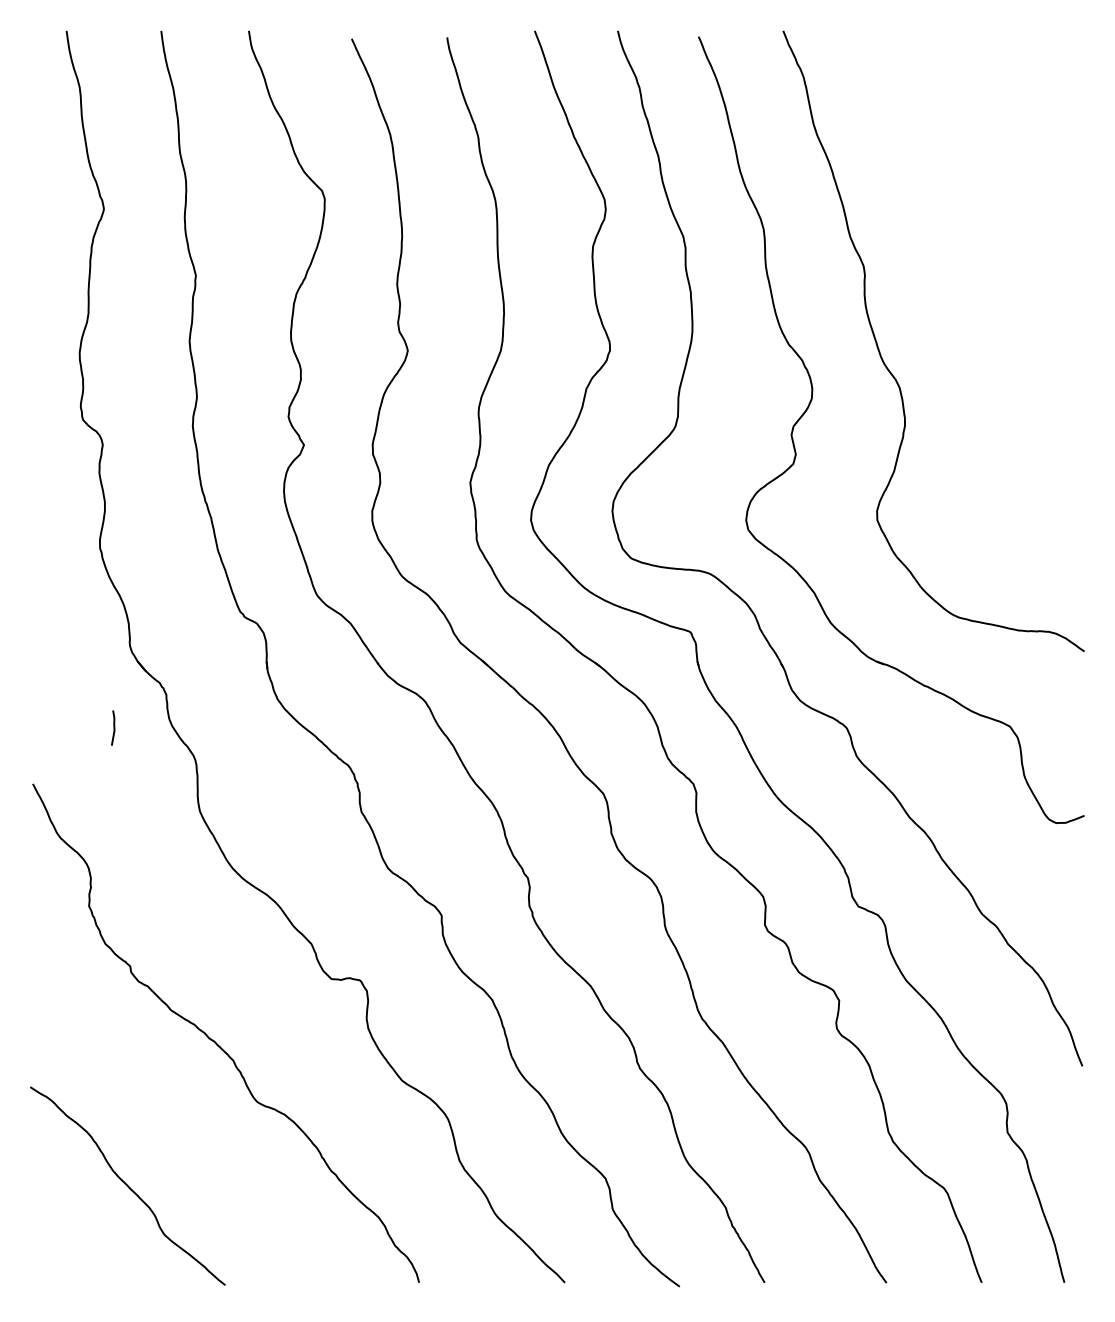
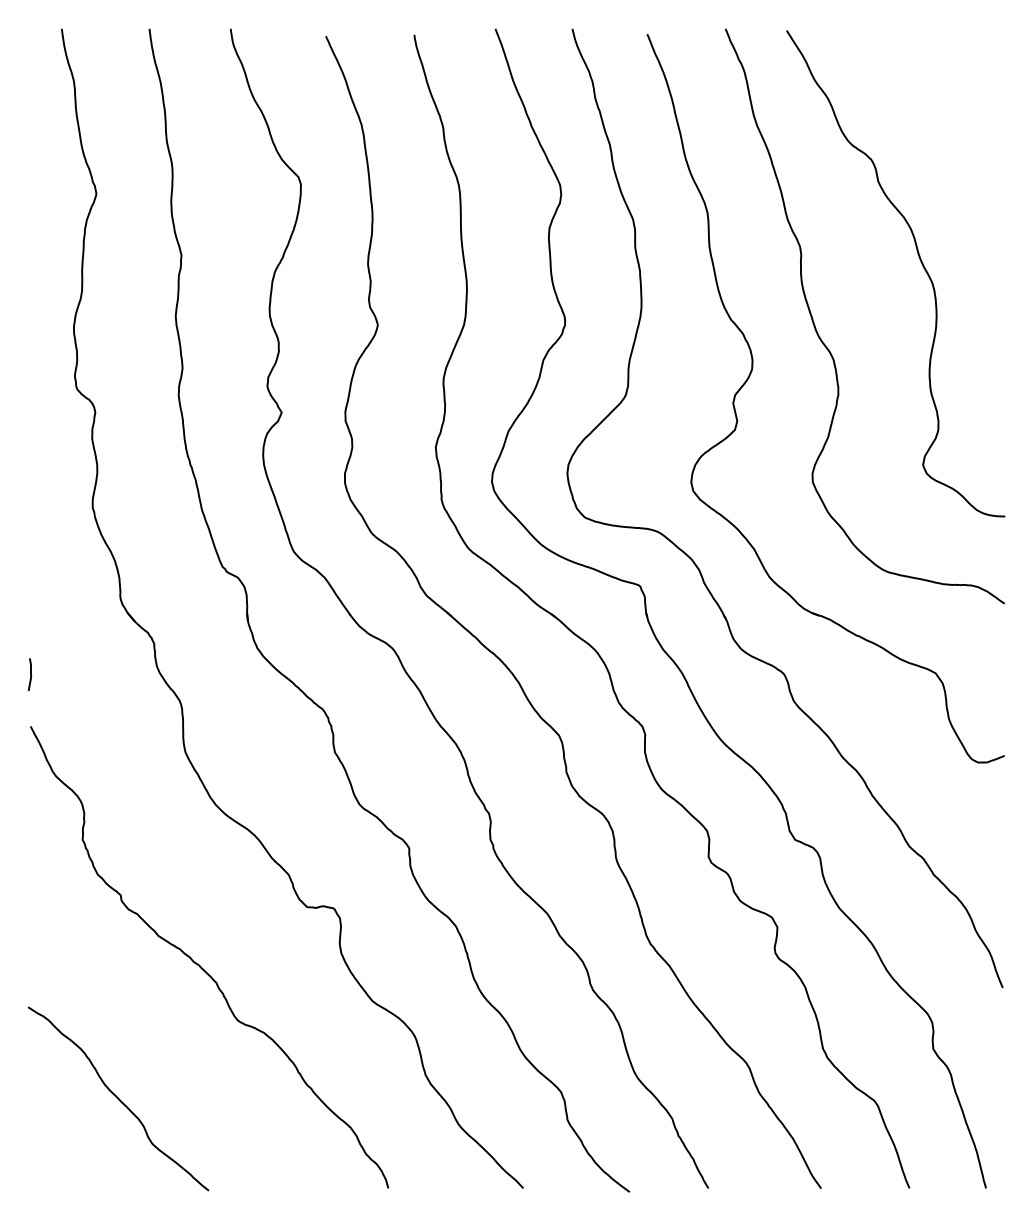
curve: (993, 283) -> (920, 262), added
line: (113, 727) -> (30, 674), moved

